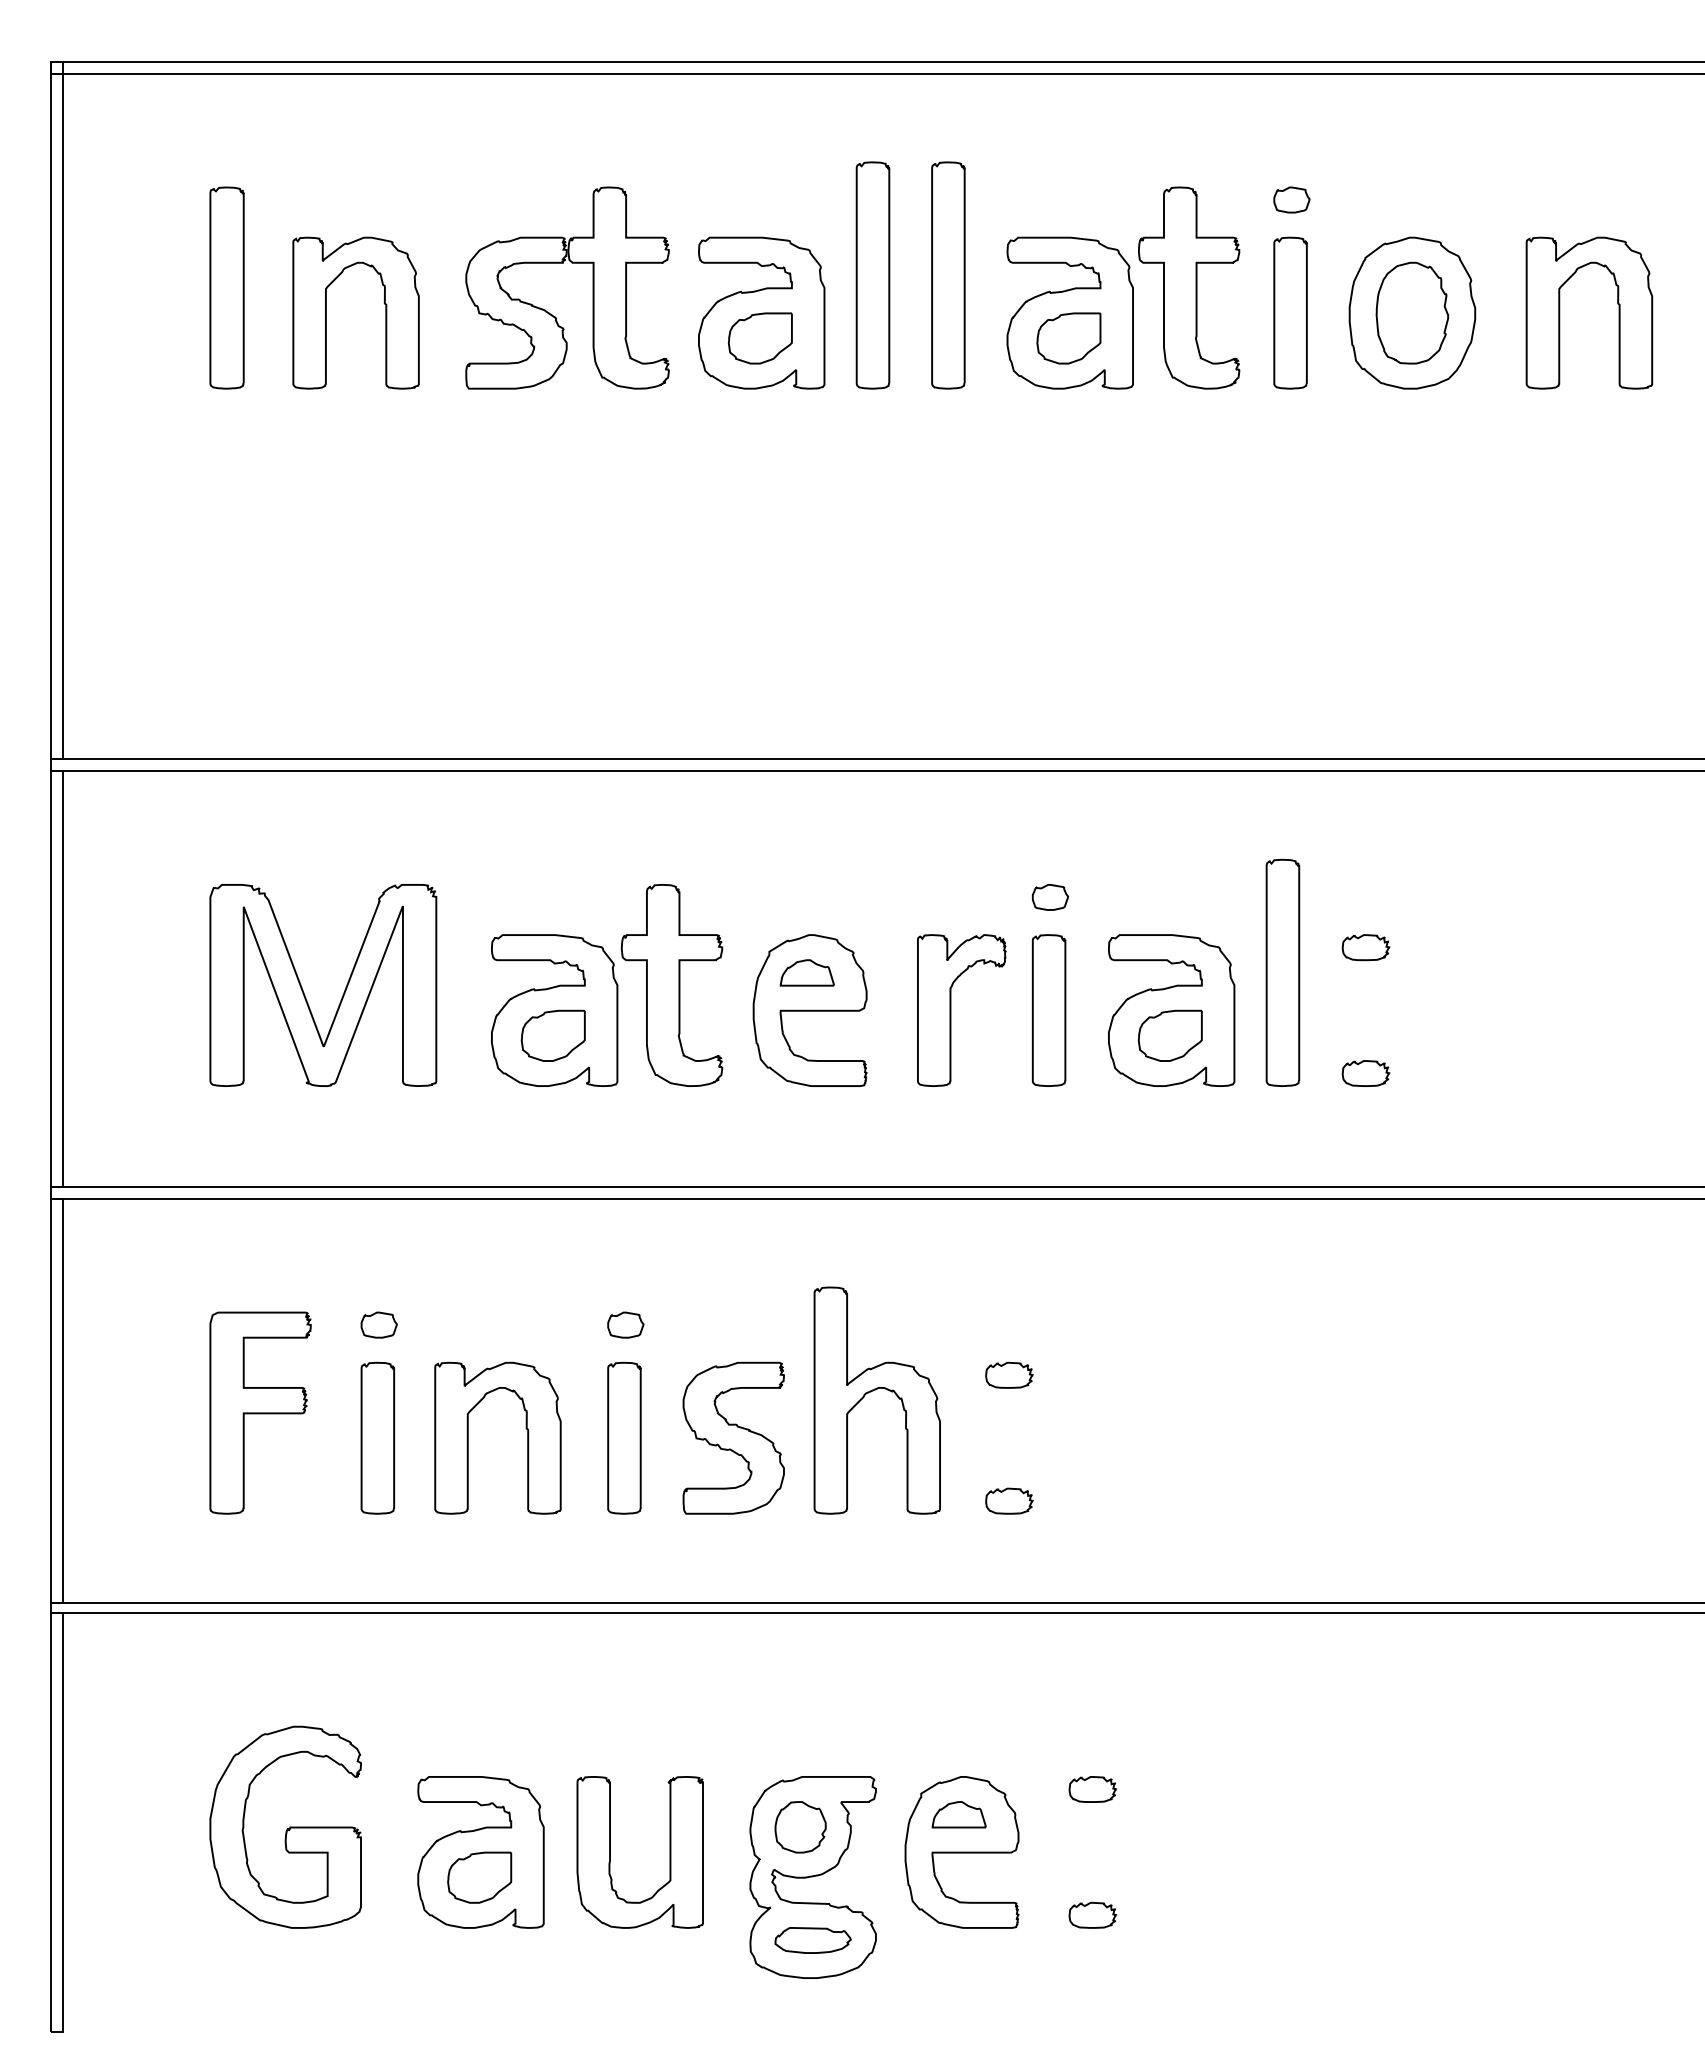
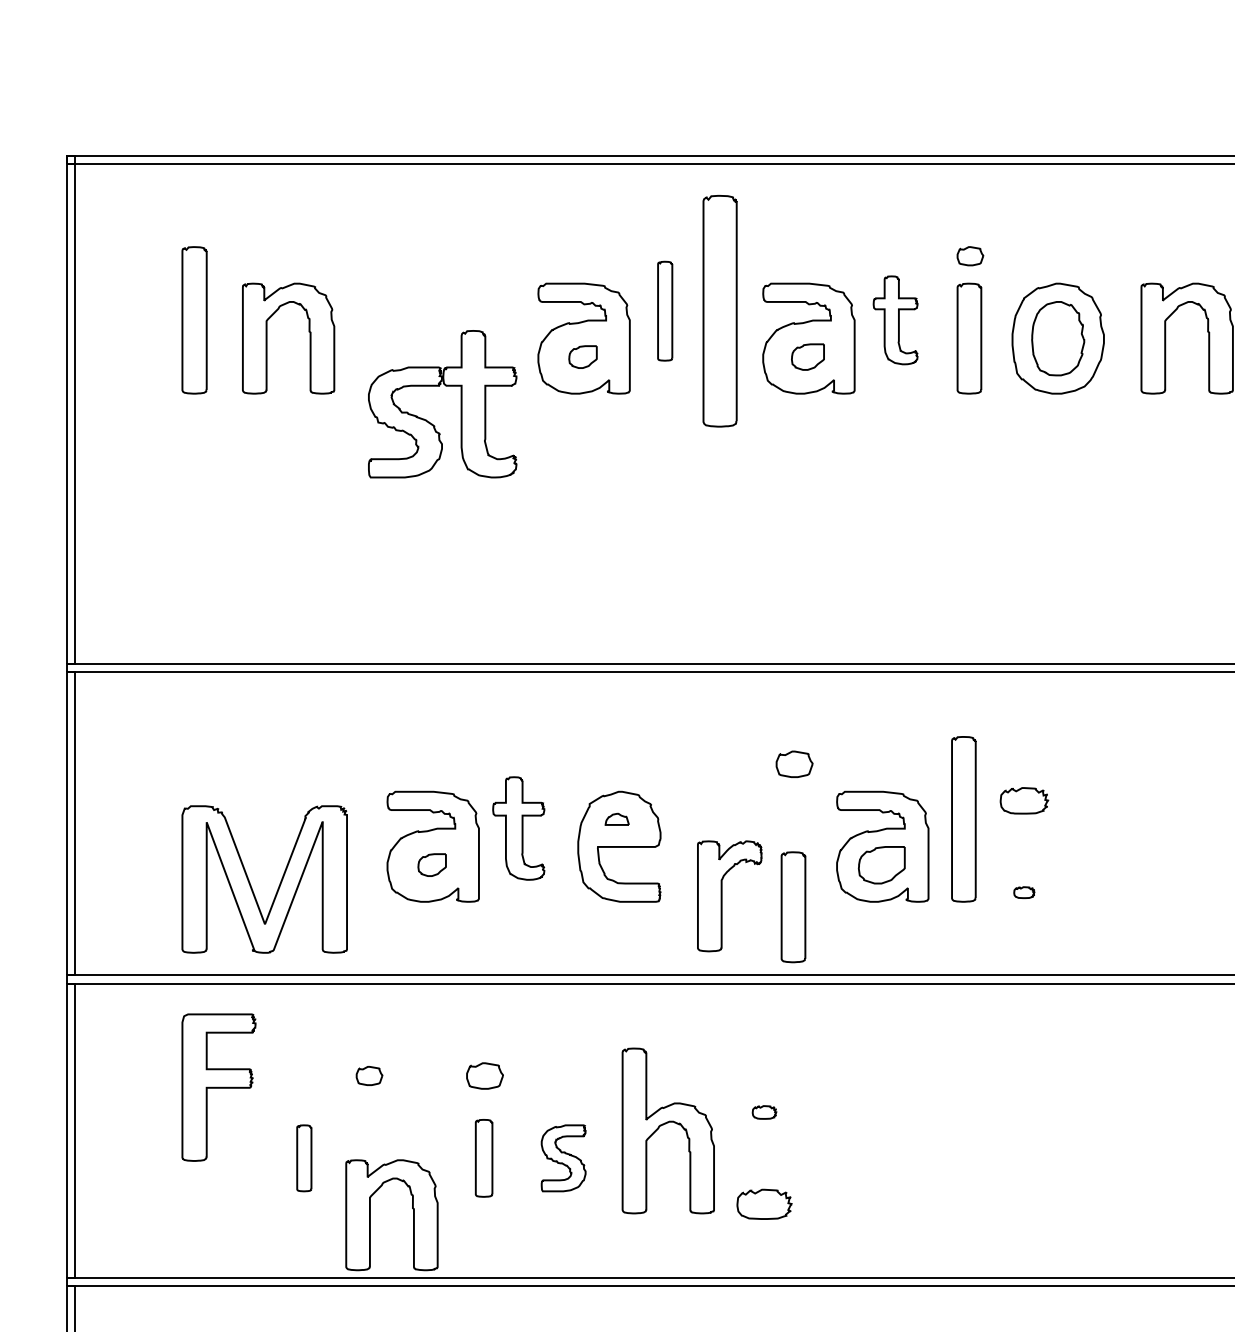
part: (563, 263) -> (439, 386), moved
part: (872, 275) -> (664, 311), size x0.6
part: (948, 275) -> (720, 311), size x1.4
part: (1189, 287) -> (895, 319), size x0.6
part: (759, 338) -> (582, 357), size x0.6
part: (1068, 338) -> (807, 357), size x0.7
part: (1049, 897) -> (793, 764), size x1.4
part: (1365, 947) -> (1024, 800), size x1.4
part: (806, 972) -> (616, 819), size x0.6
part: (671, 985) -> (518, 828), size x0.7
part: (304, 992) -> (250, 884), moved
part: (951, 1010) -> (722, 896), moved
part: (1048, 1010) -> (793, 907), moved
part: (552, 1035) -> (431, 864), size x0.6
part: (1365, 1073) -> (1024, 892), size x0.6
part: (378, 1324) -> (369, 1075), moved
part: (625, 1324) -> (484, 1075), size x1.4
part: (1009, 1374) -> (764, 1111), size x0.7
part: (260, 1412) -> (218, 1087), moved
part: (377, 1437) -> (304, 1157), size x0.6
part: (468, 1437) -> (370, 1214), moved
part: (624, 1437) -> (484, 1157), size x0.7
part: (733, 1437) -> (563, 1157), size x0.6
part: (1009, 1500) -> (764, 1203), size x1.6

